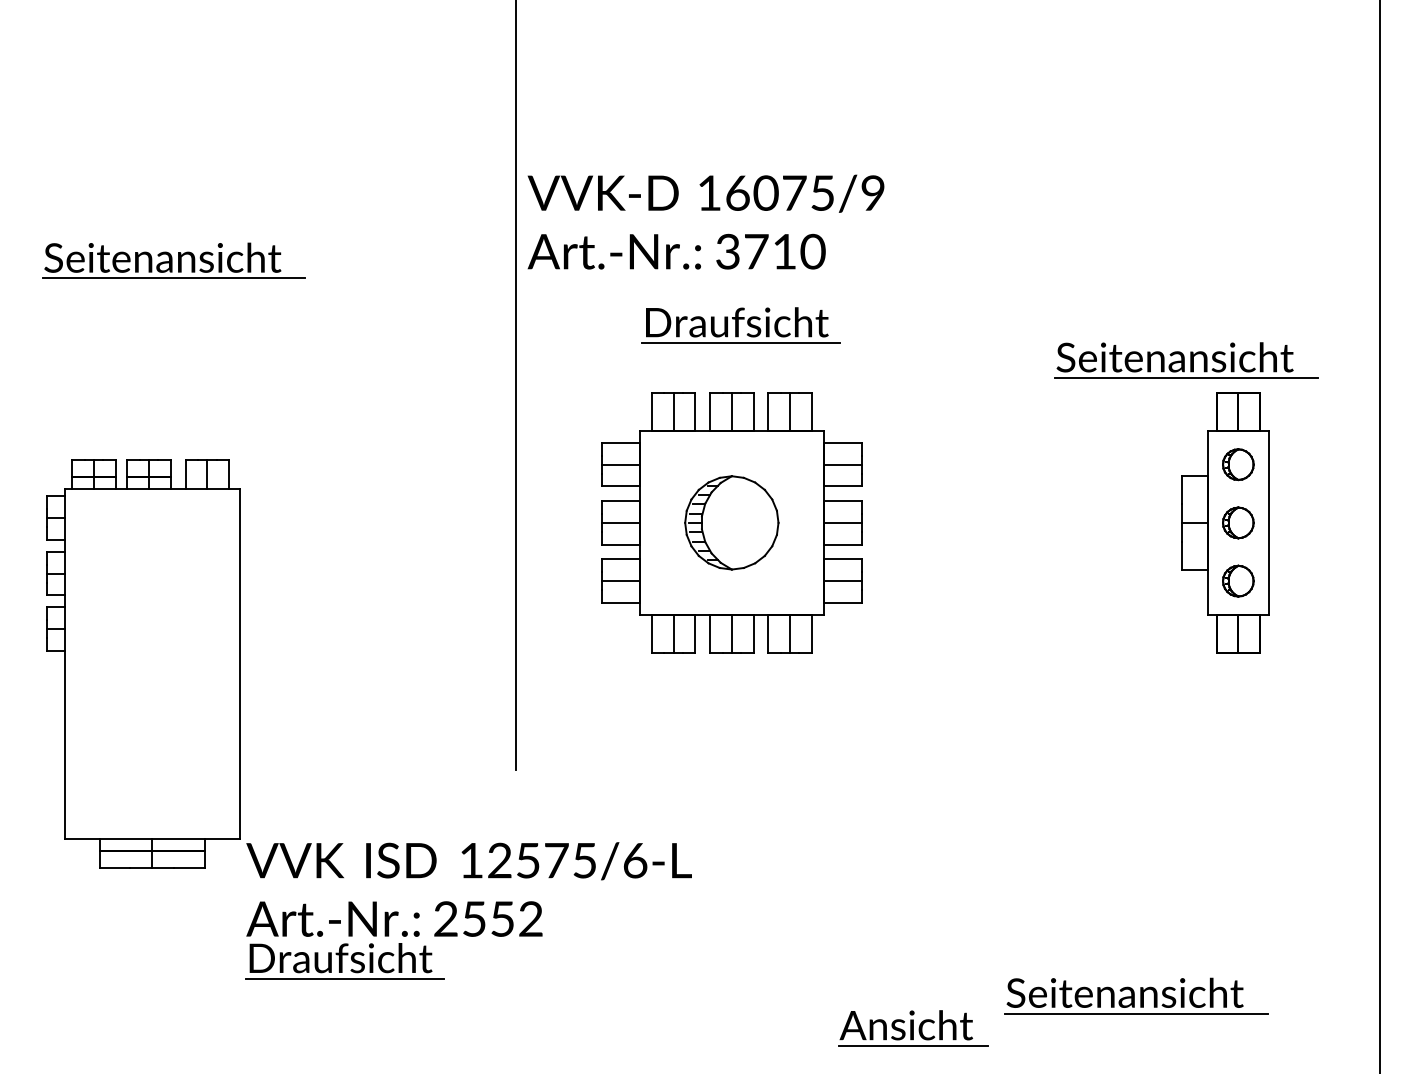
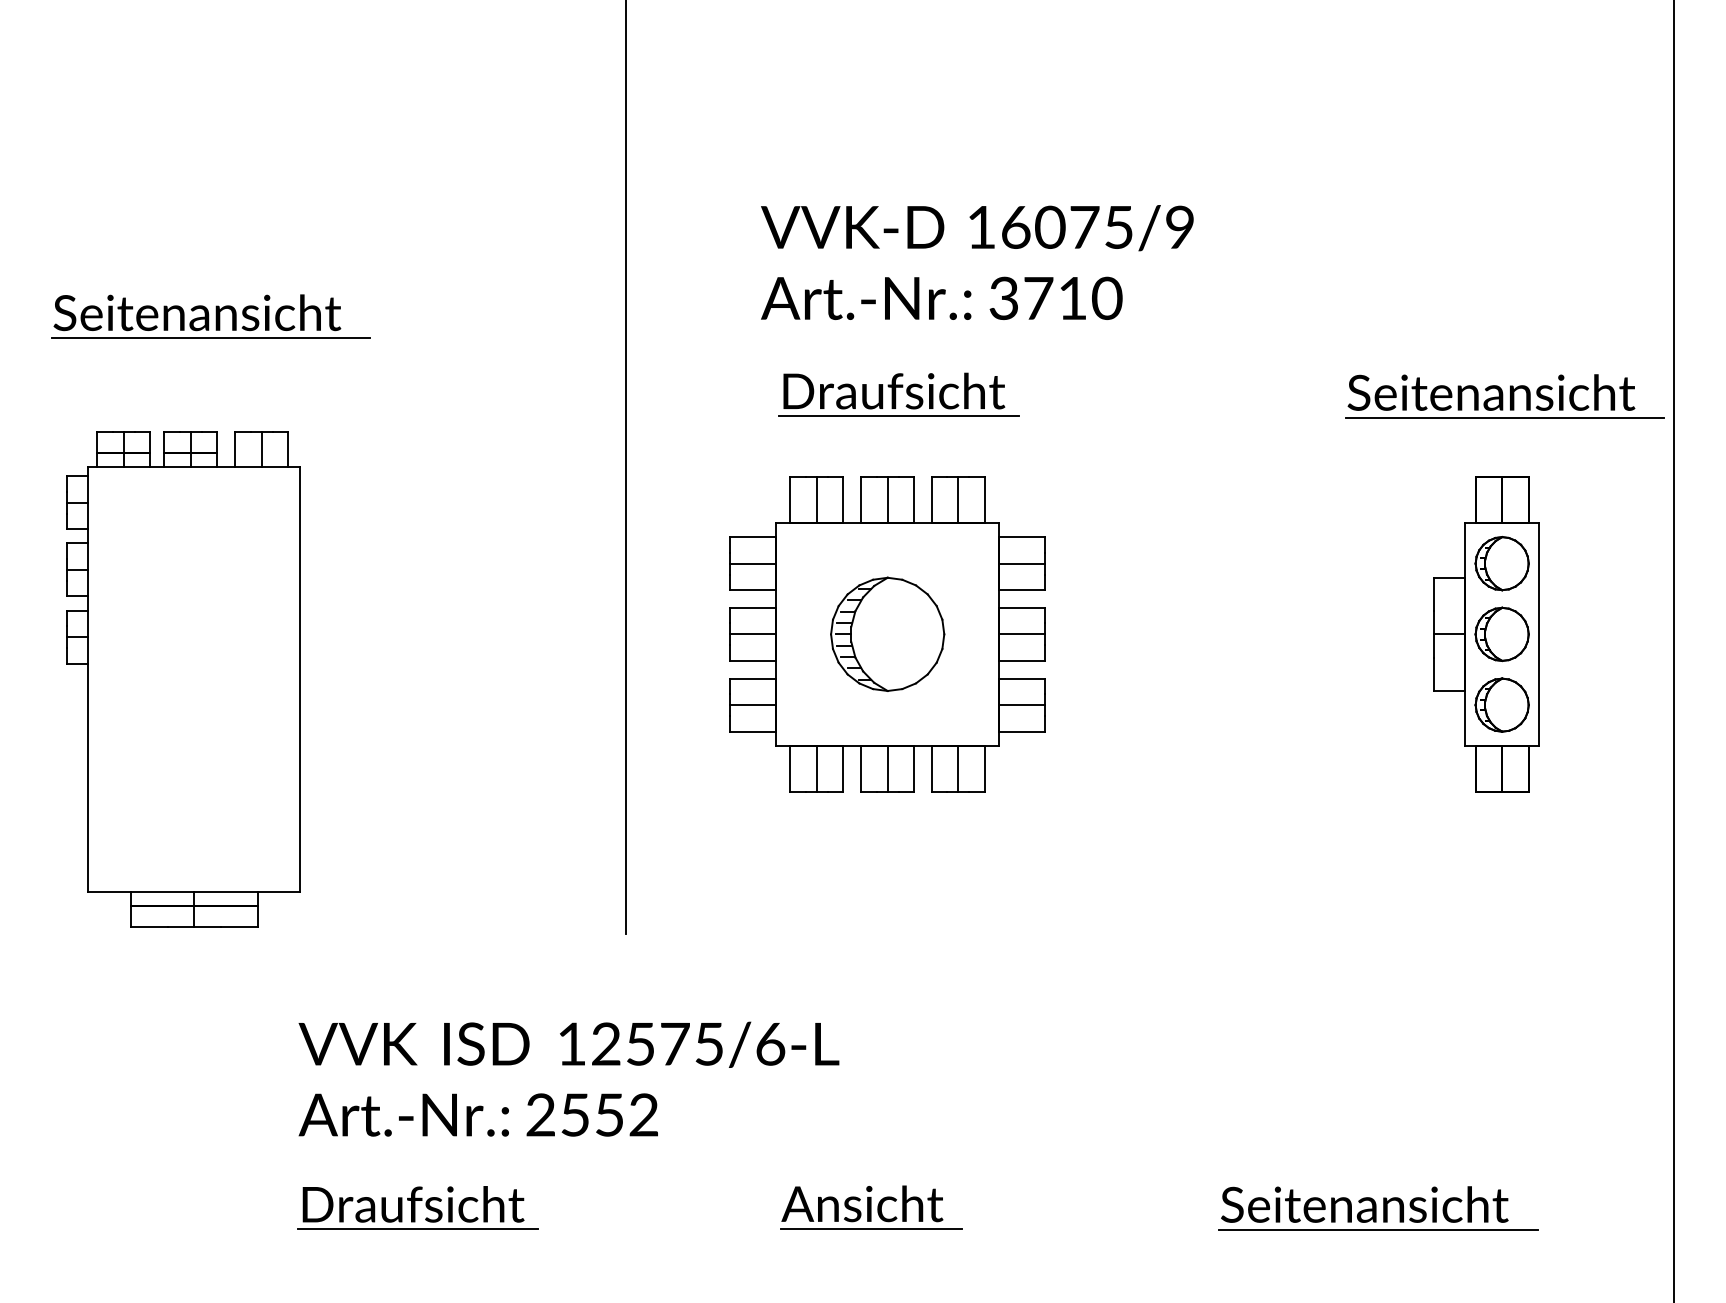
text: (706, 222) -> (977, 262), moved
part: (1185, 360) -> (1504, 396), moved
part: (1237, 464) -> (1501, 563), size x1.43
part: (1237, 522) -> (1501, 634), size x1.43
part: (1237, 580) -> (1501, 704), size x1.43
part: (143, 663) -> (183, 679), moved
part: (344, 960) -> (417, 1207), moved
part: (913, 1028) -> (871, 1207), moved

